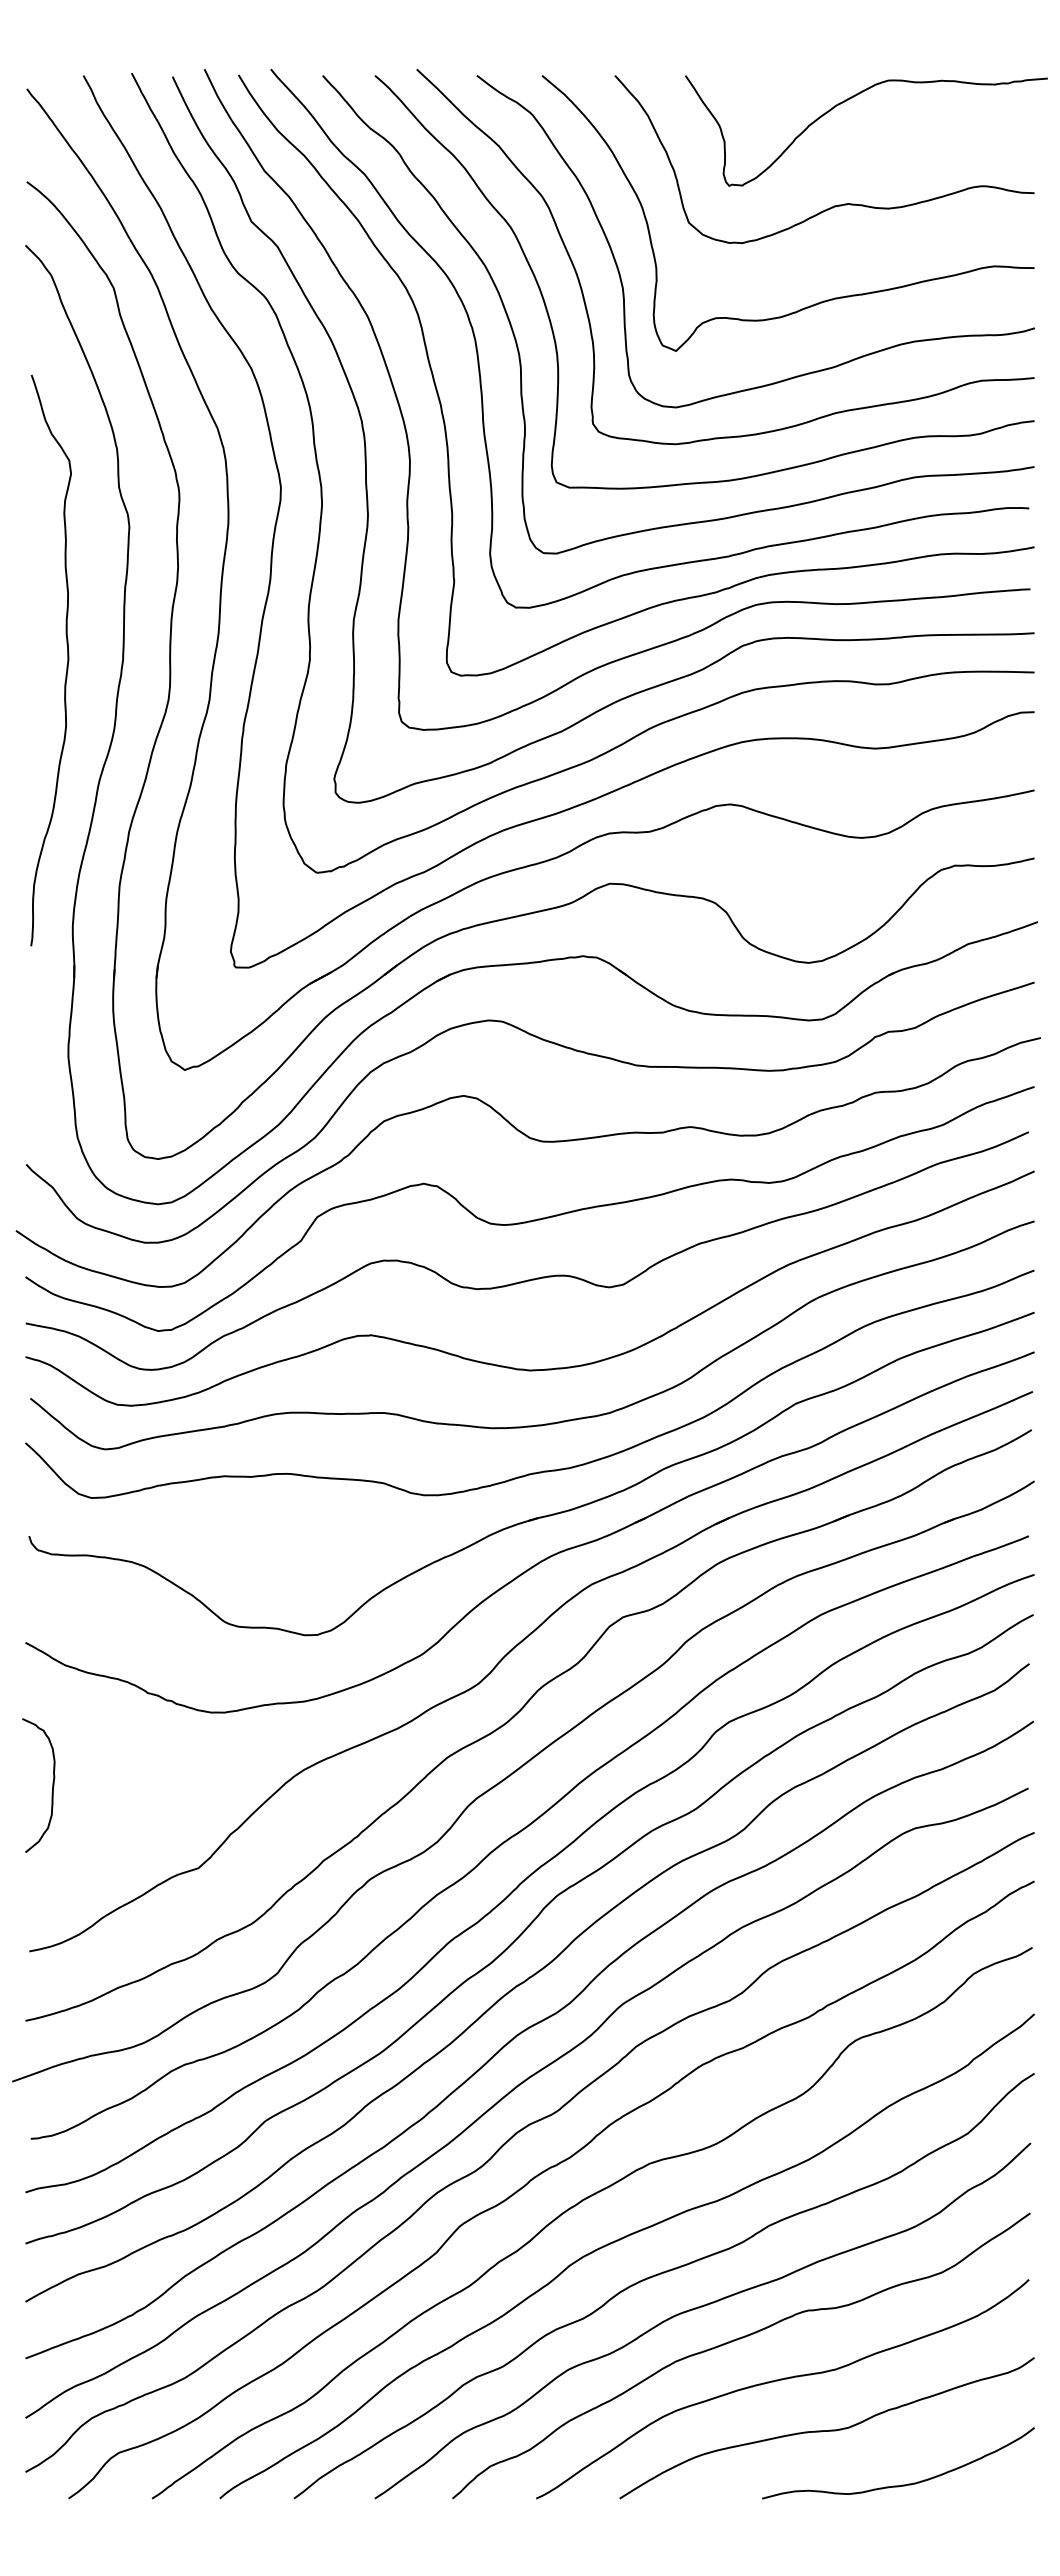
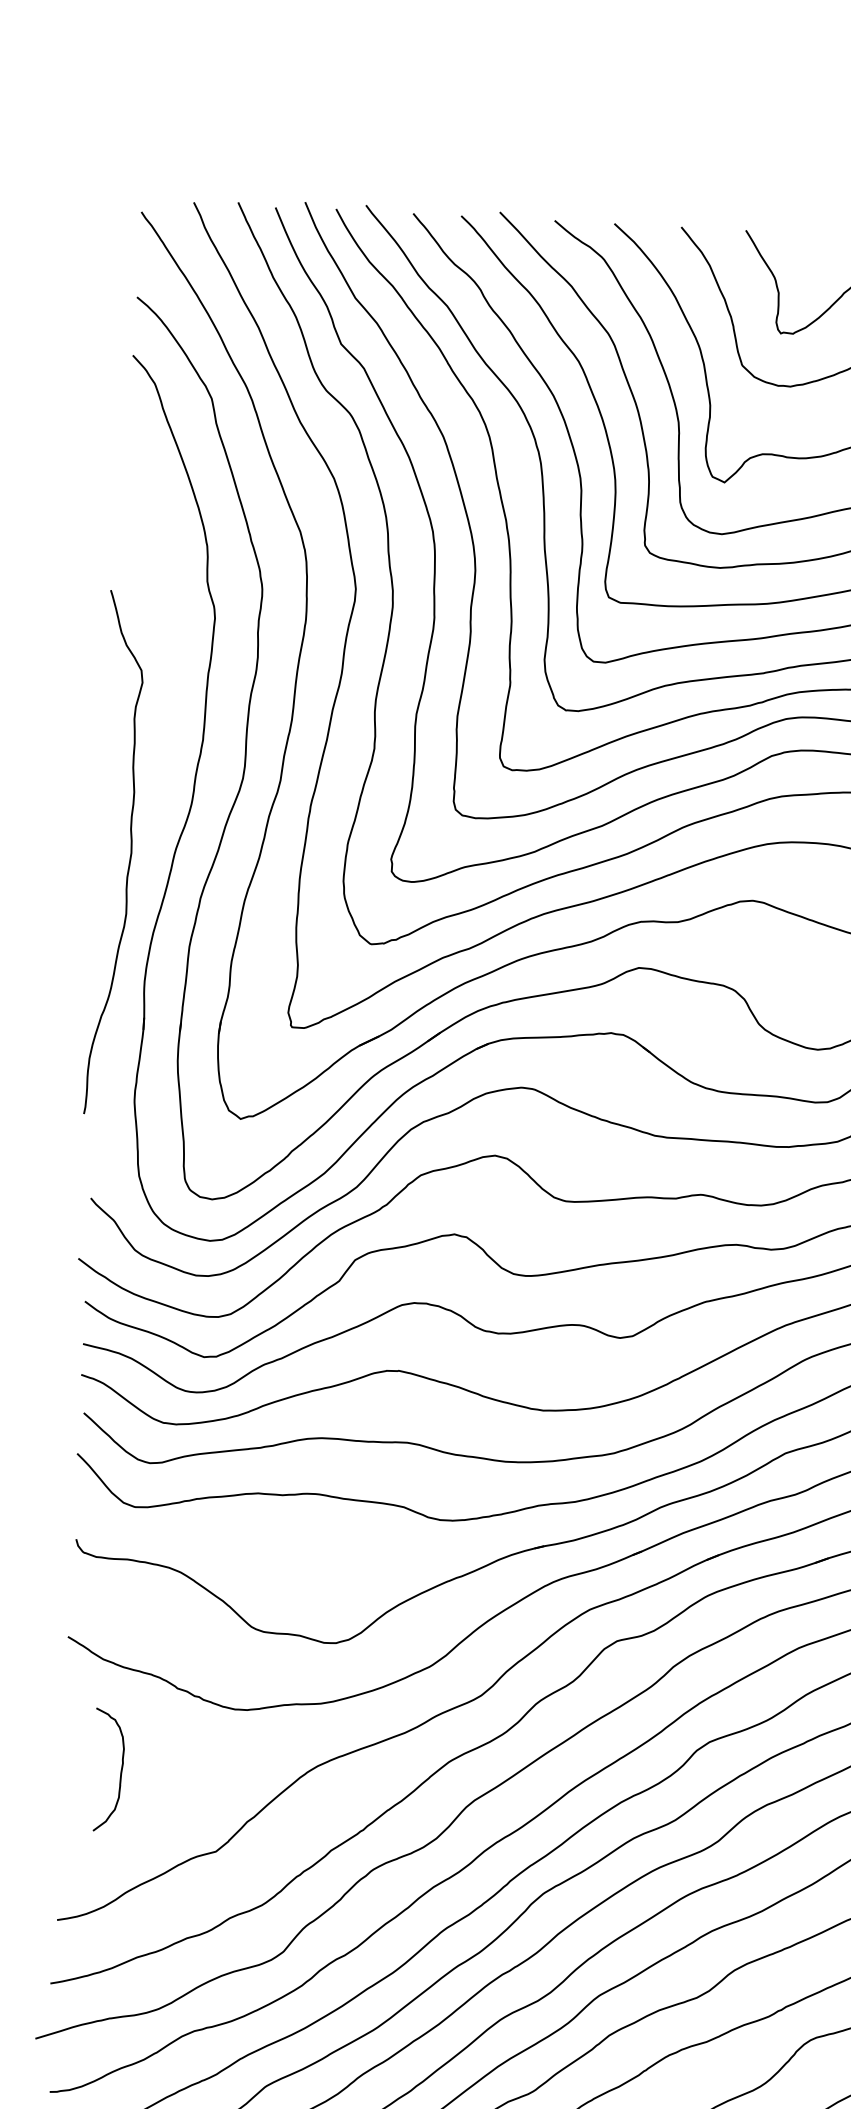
curve: (66, 665) -> (129, 858), moved
curve: (52, 1785) -> (120, 1770), moved

